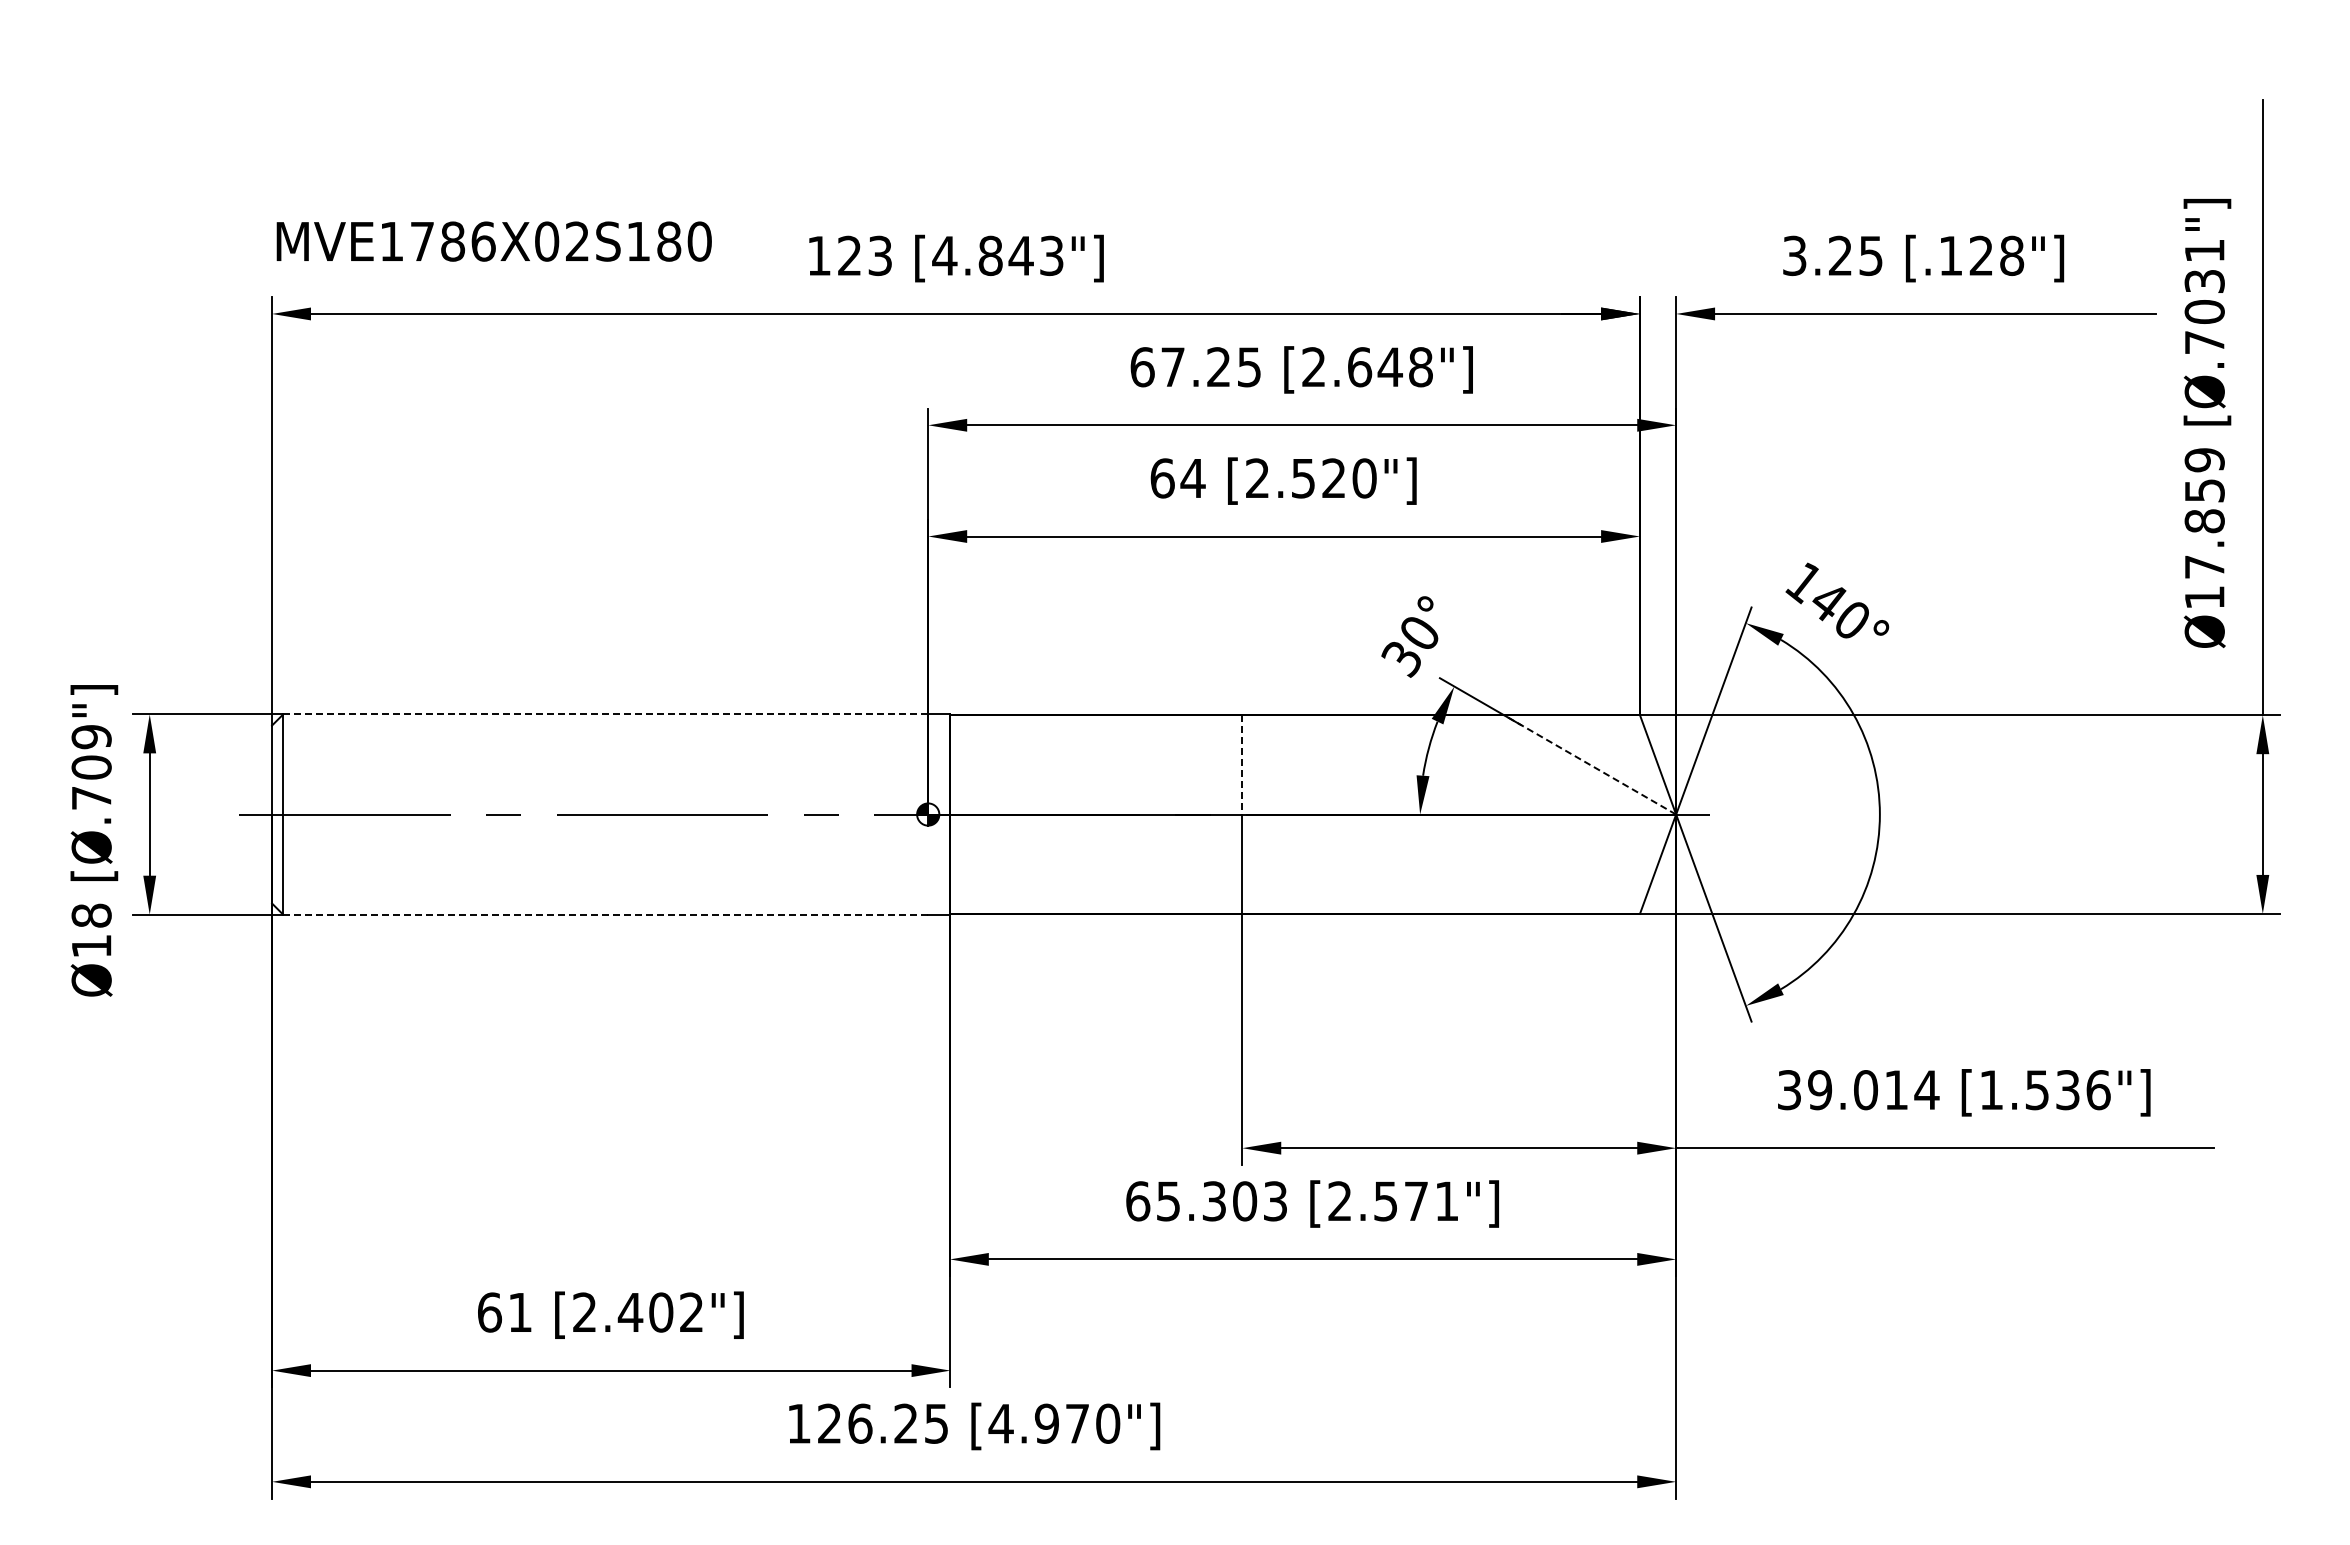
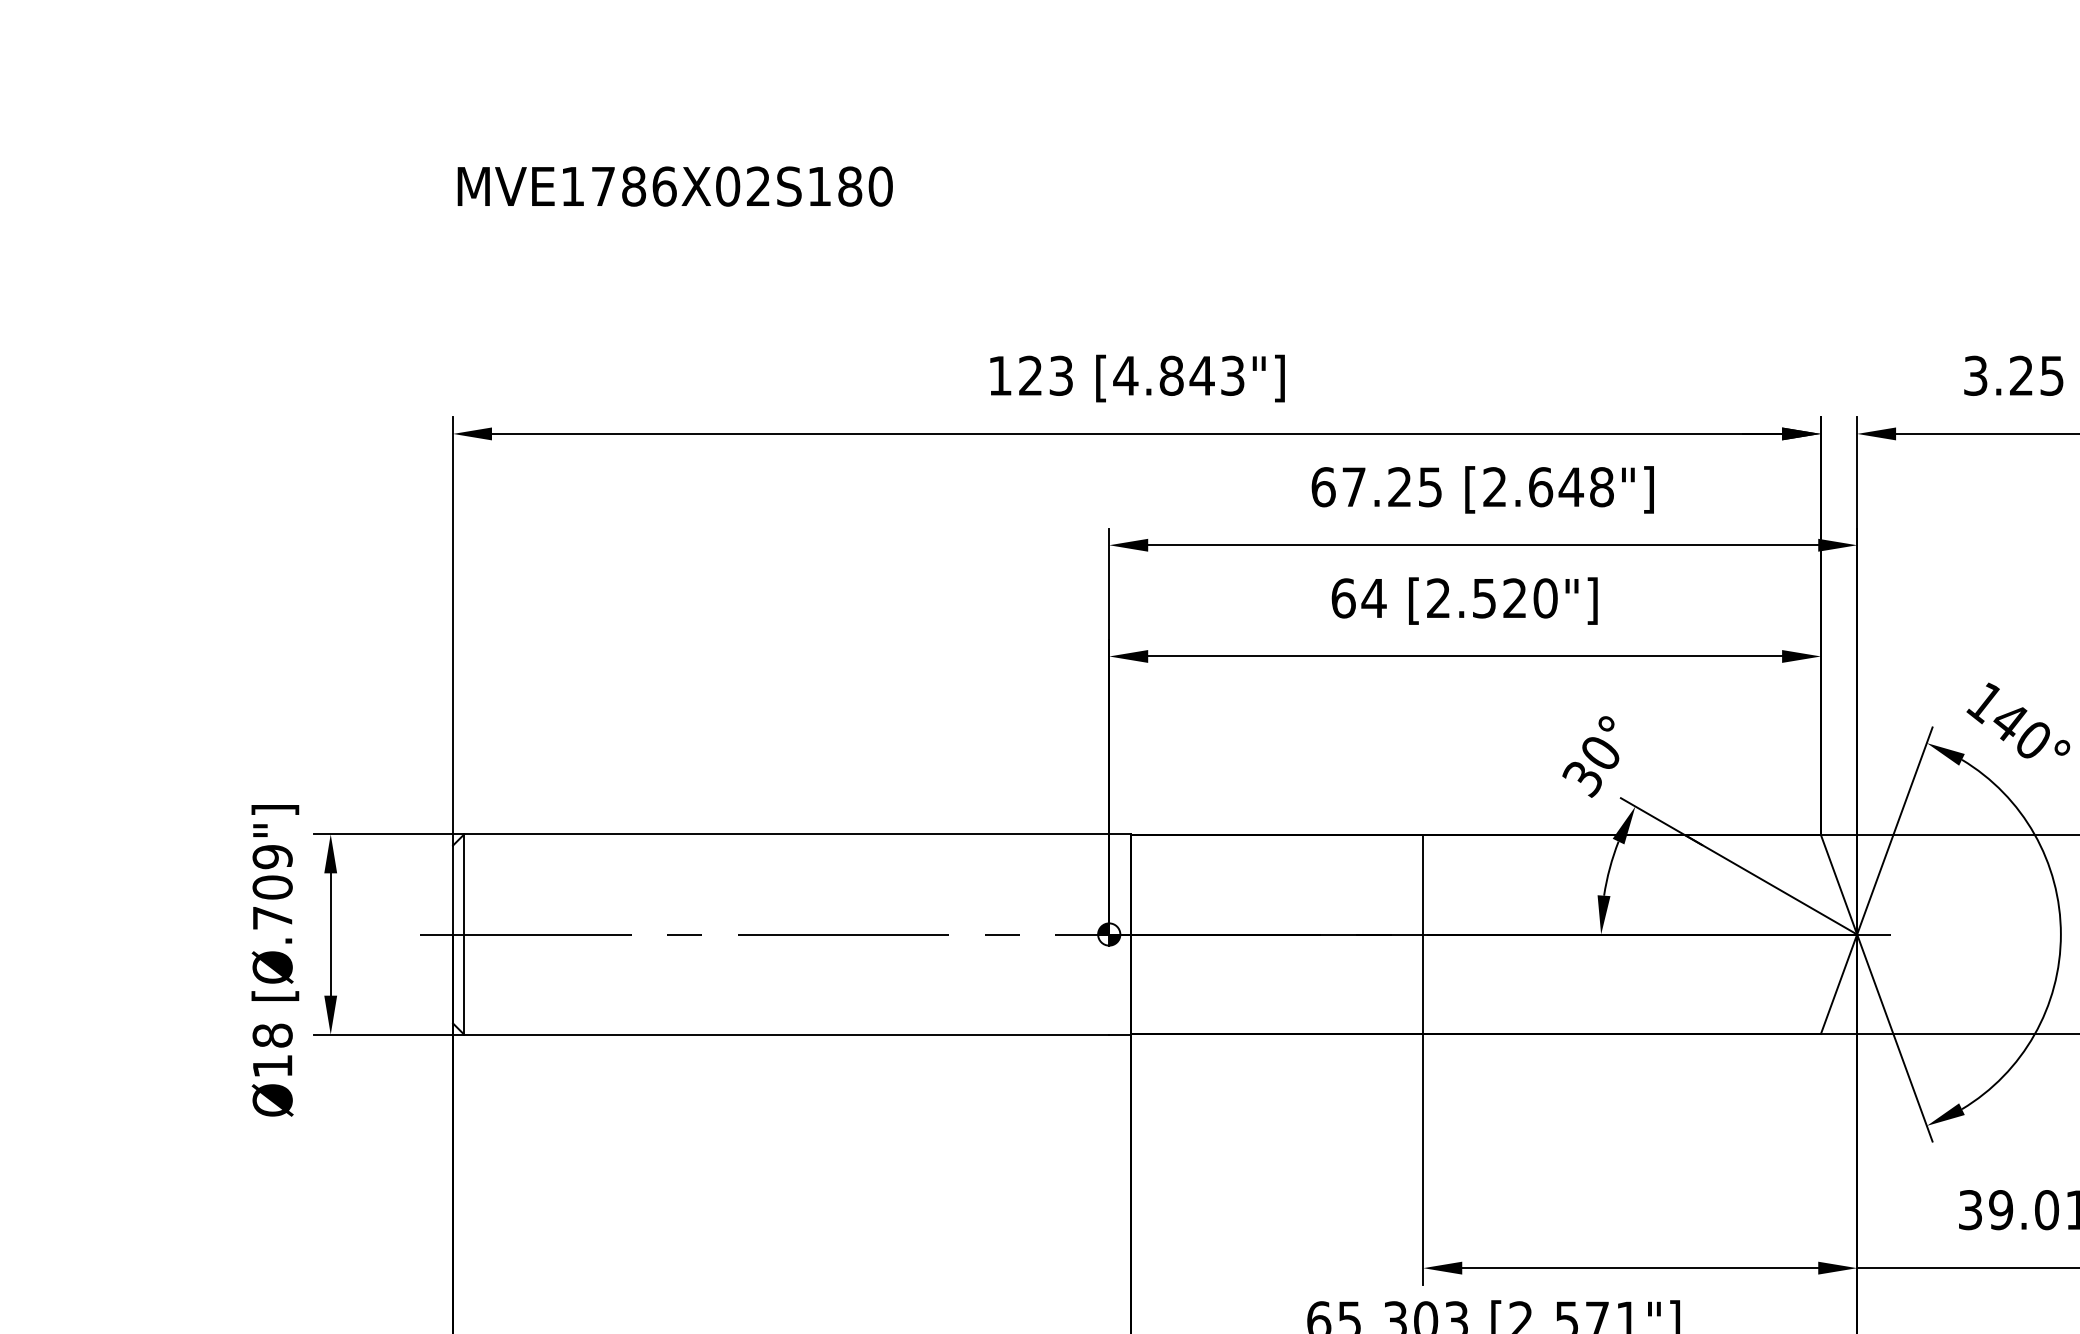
text: (493, 241) -> (674, 186), moved
line: (605, 714) -> (786, 834), dashed -> solid
line: (1242, 764) -> (1423, 884), dashed -> solid
line: (1589, 764) -> (1770, 884), dashed -> solid
line: (605, 914) -> (786, 1034), dashed -> solid

